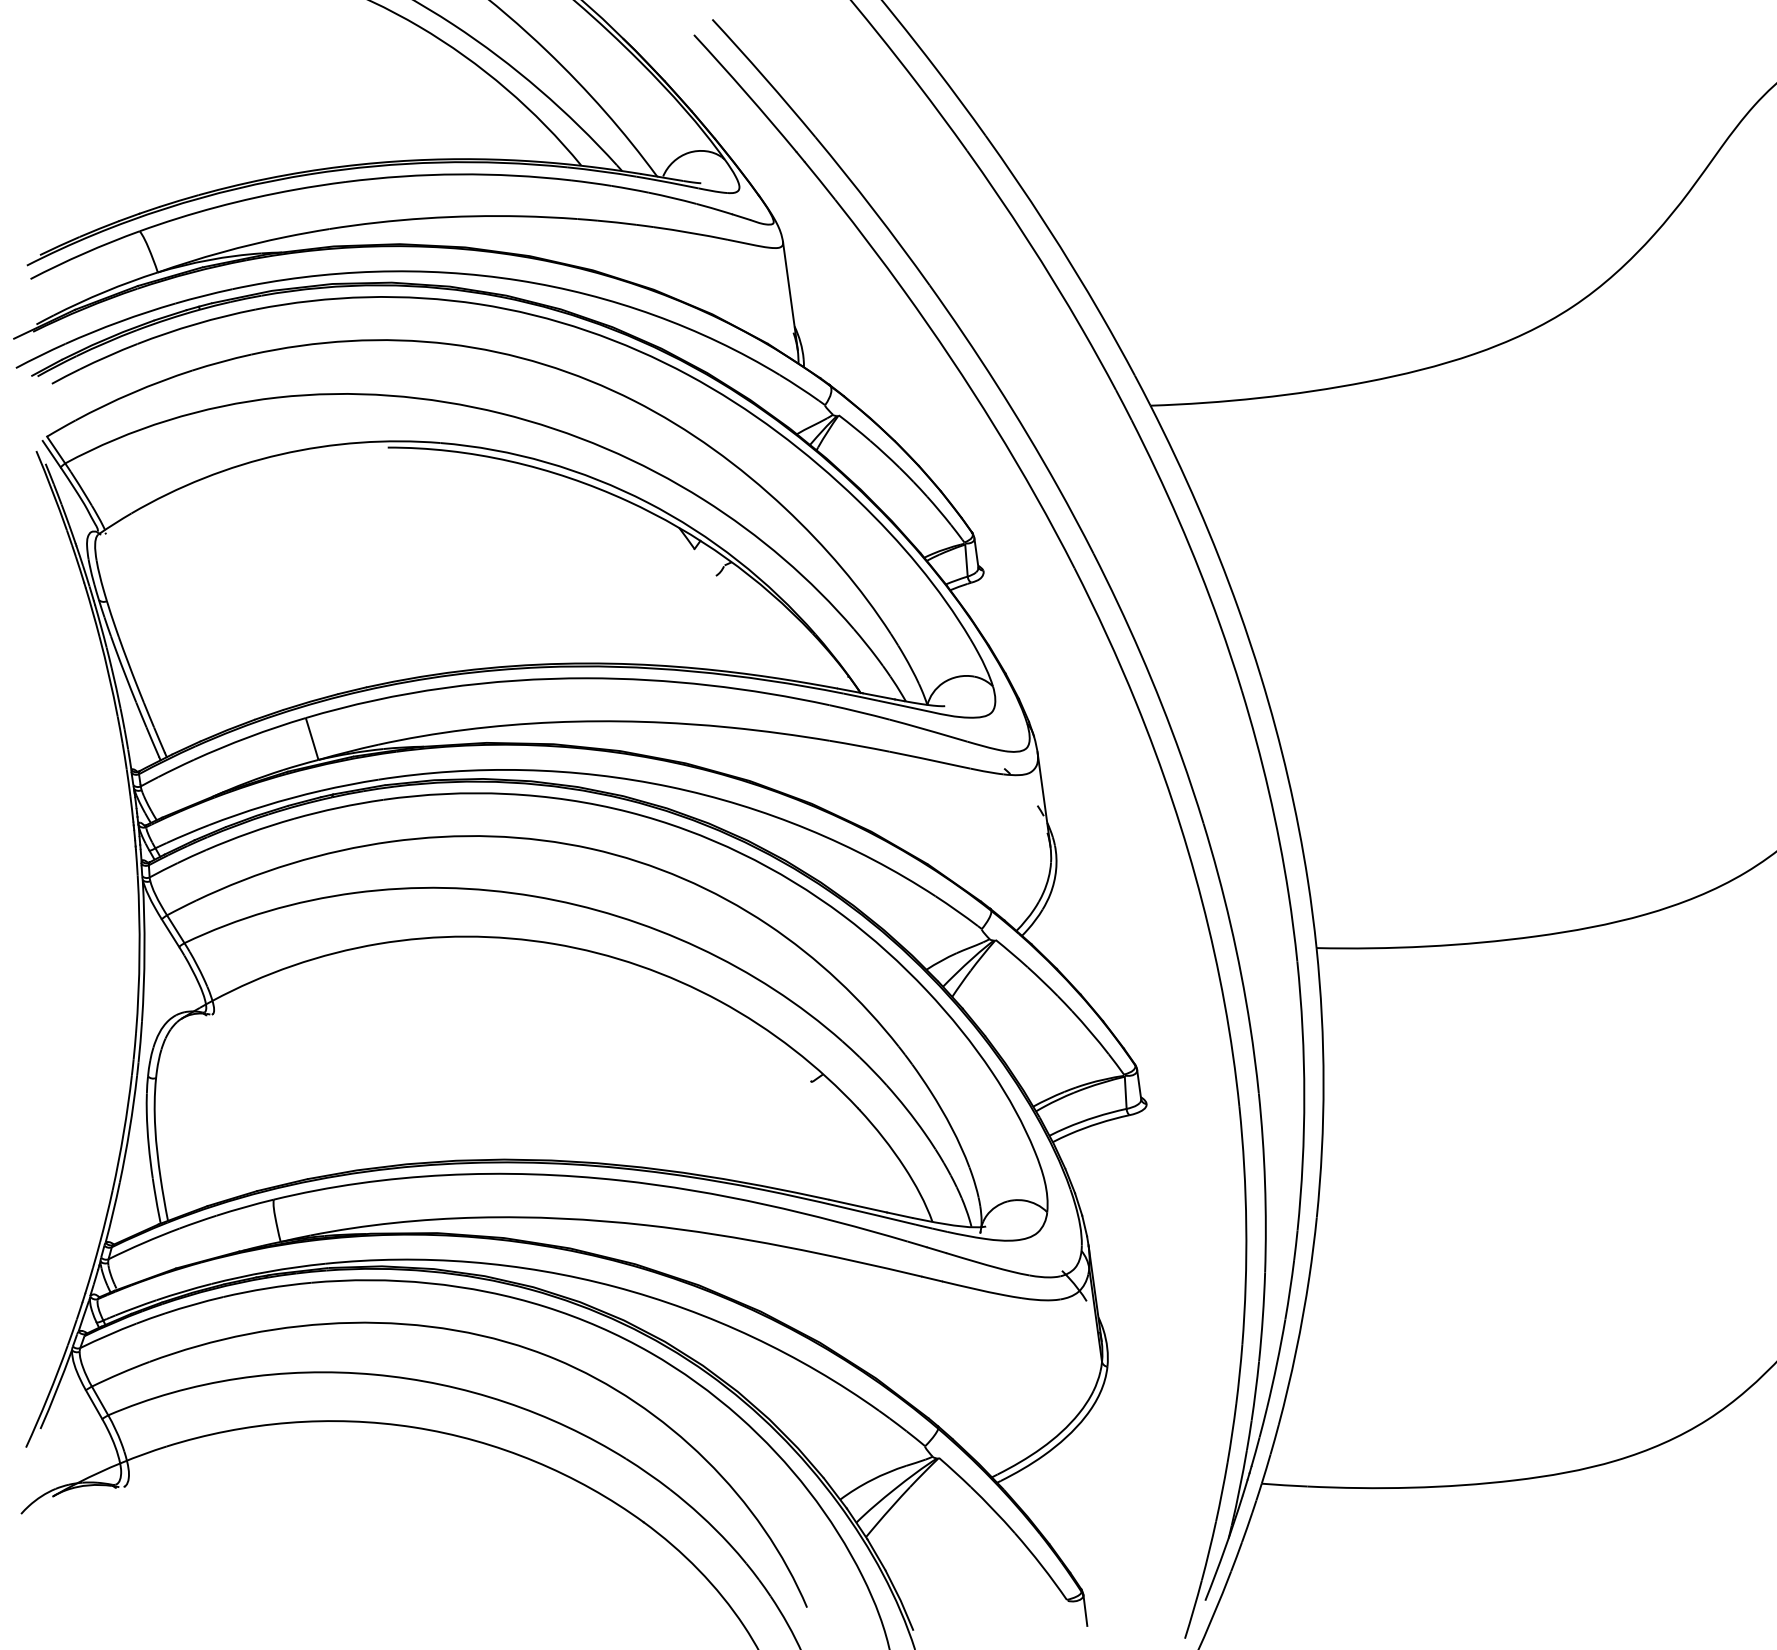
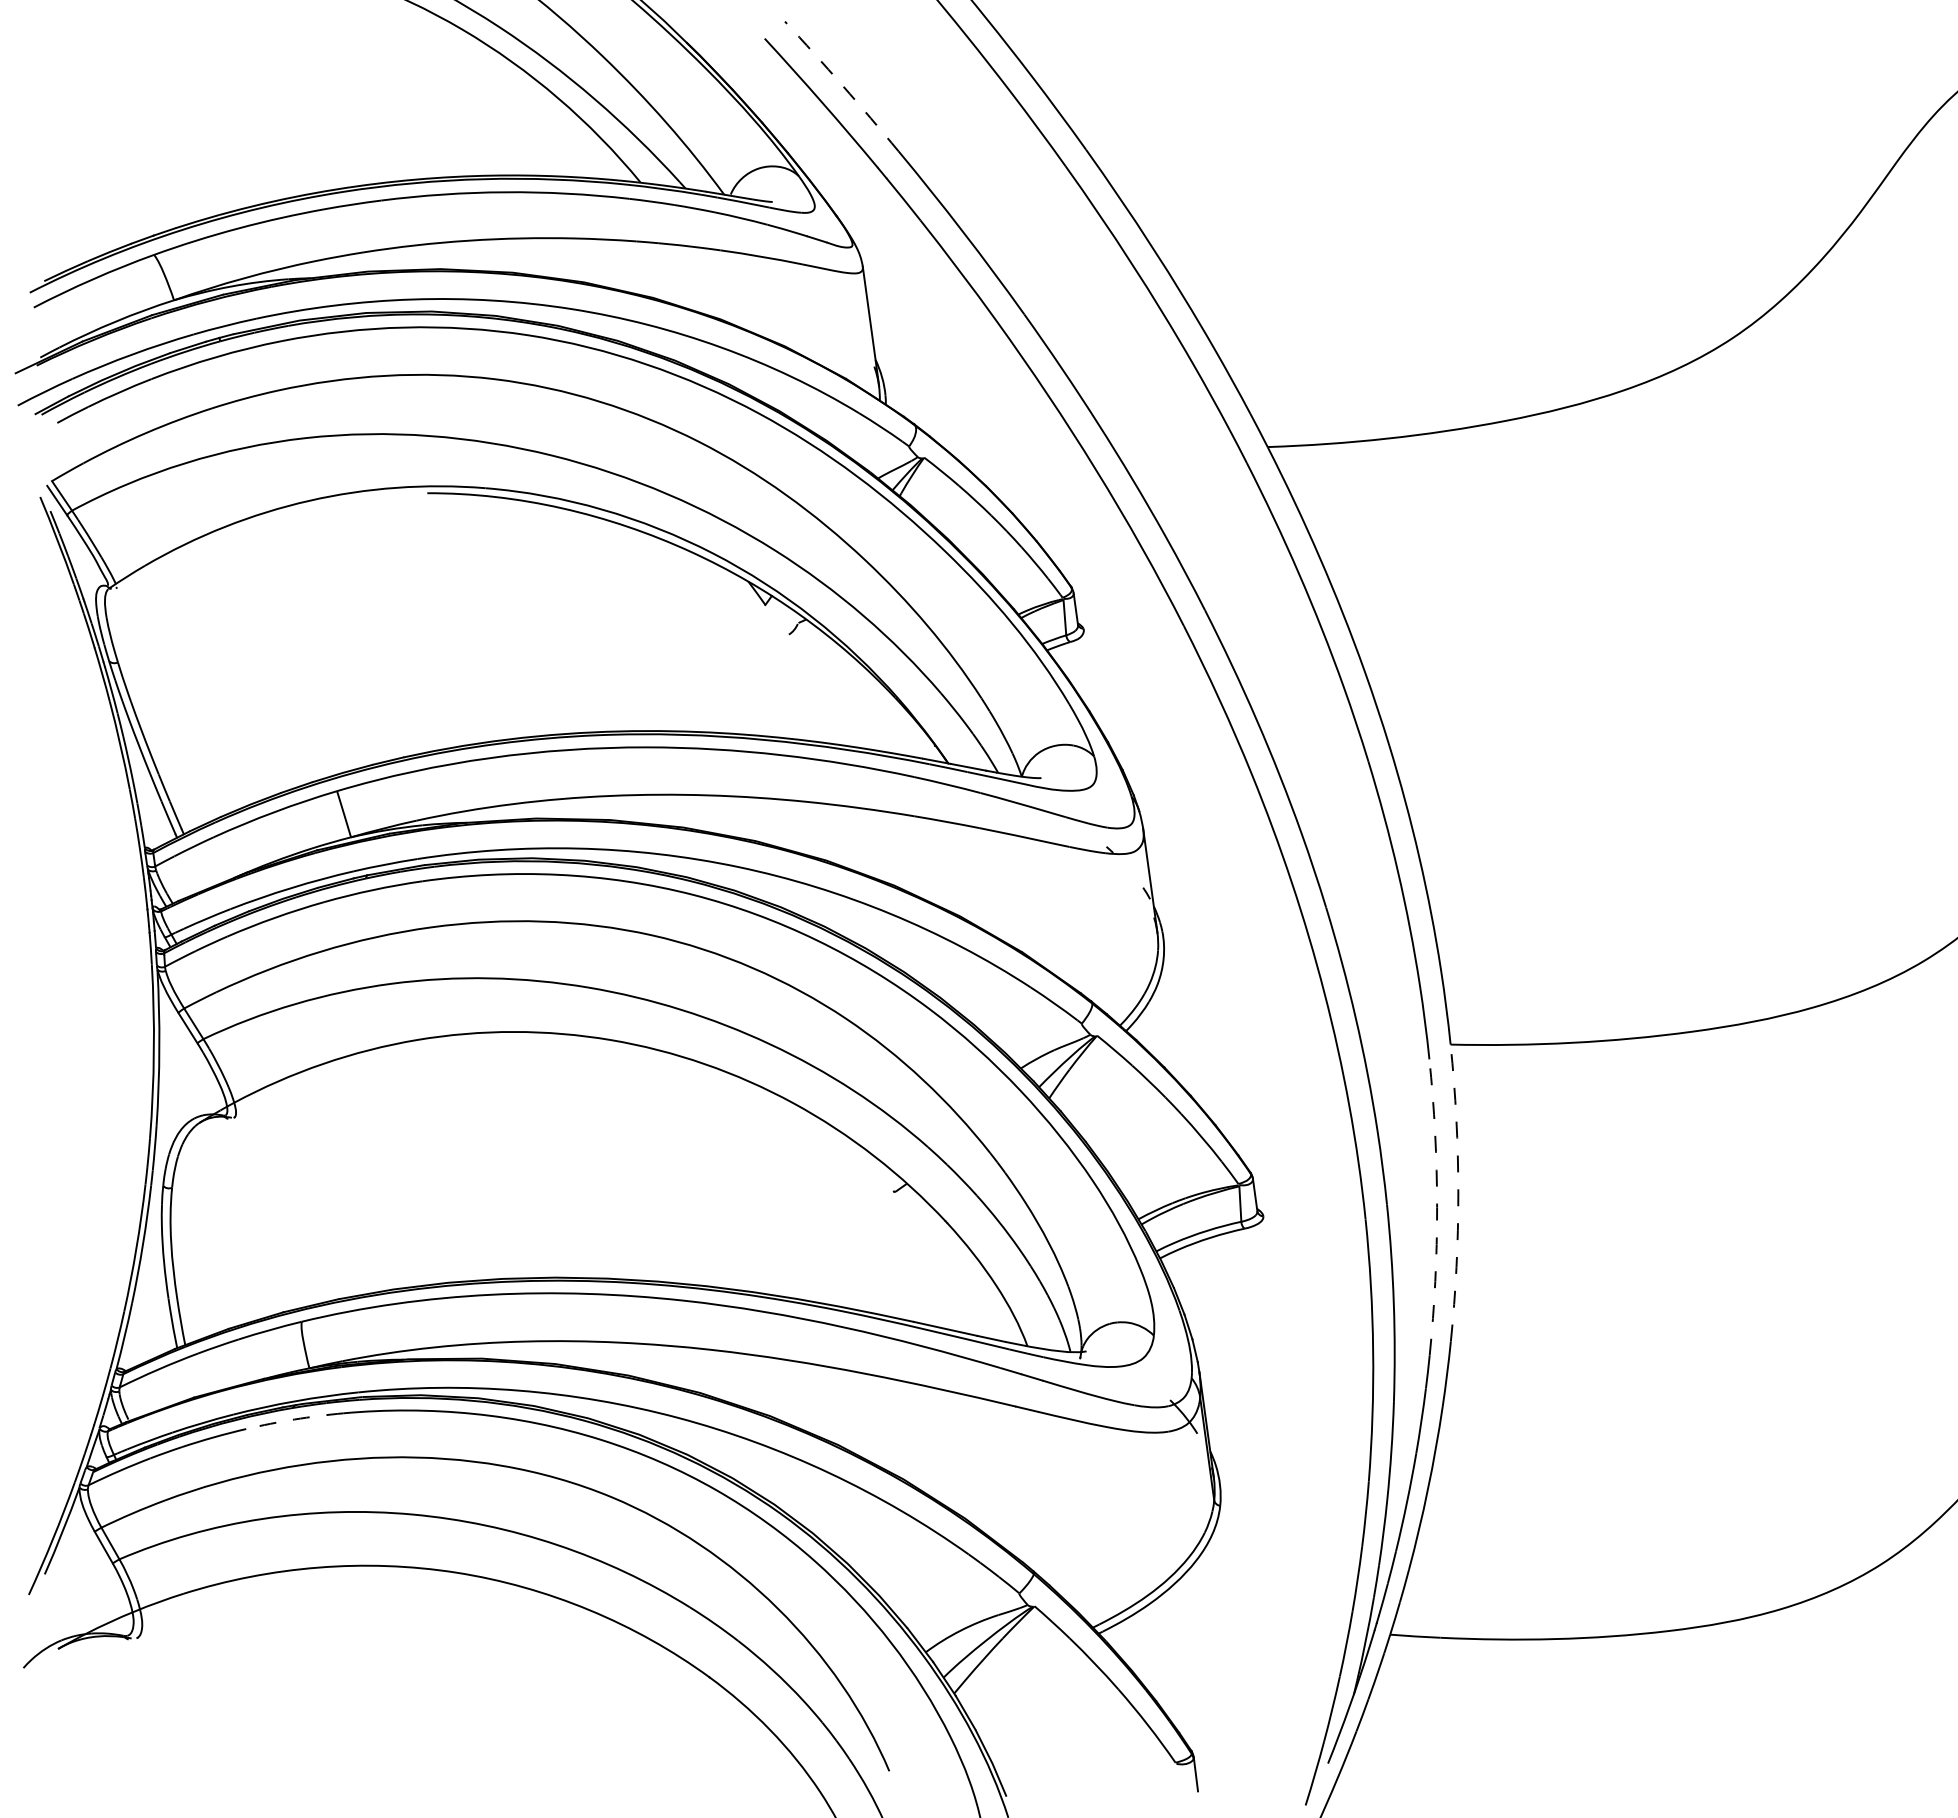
arc: (764, 77) -> (842, 85), solid -> dashed
arc: (1323, 1083) -> (1458, 1193), solid -> dashed
arc: (1304, 1095) -> (1437, 1207), solid -> dashed
arc: (267, 1288) -> (294, 1419), solid -> dashed

